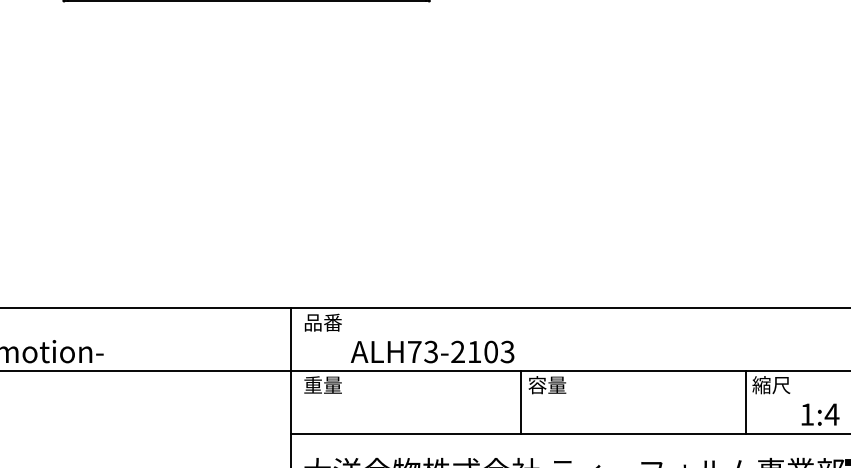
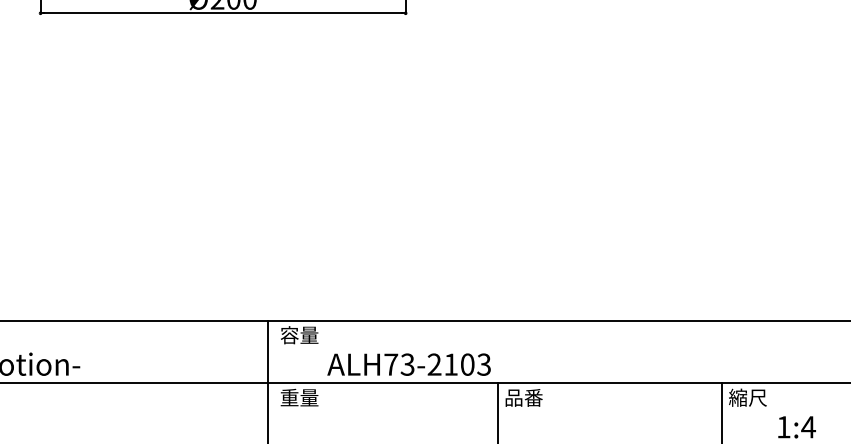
text: (322, 322) -> (299, 335), 品番 -> 容量
text: (547, 385) -> (524, 398), 容量 -> 品番

